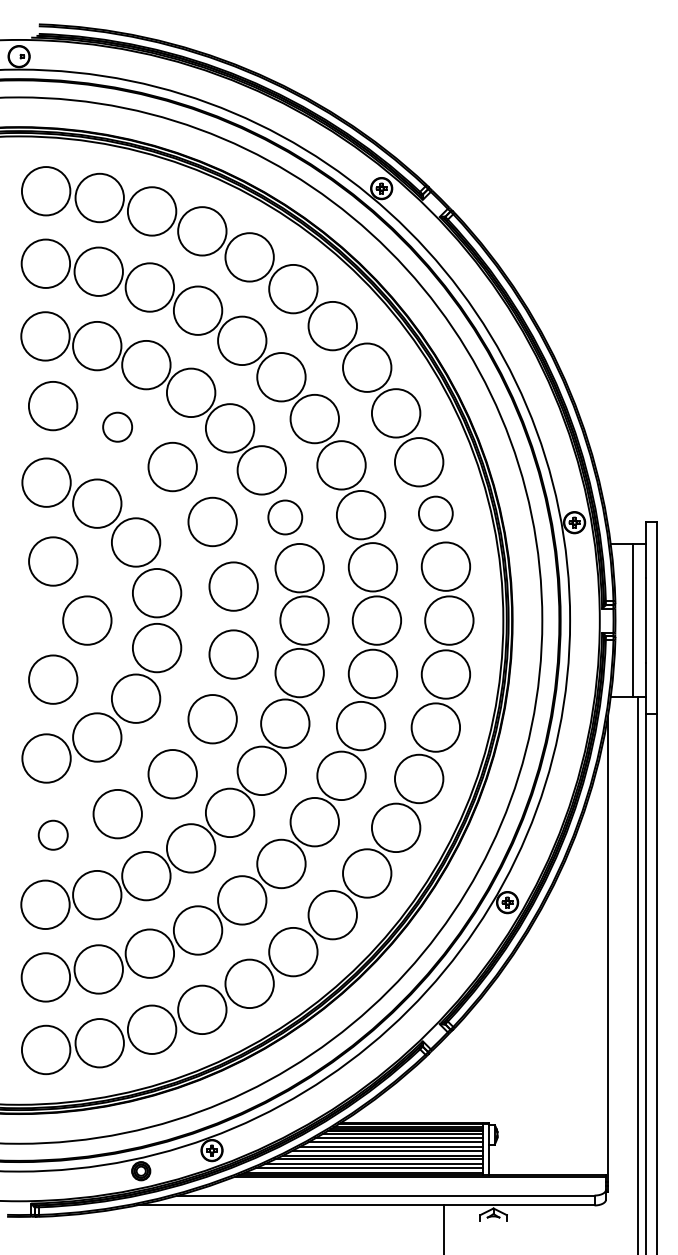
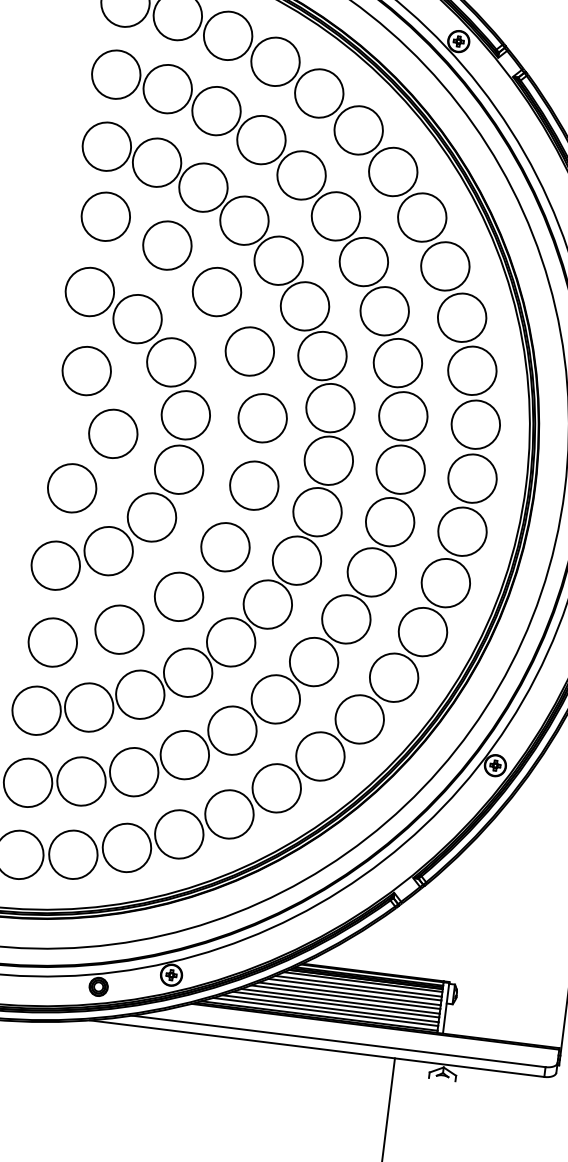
circle: (117, 427) -> (167, 246), size x1.67
circle: (435, 513) -> (472, 370), size x1.43
circle: (285, 517) -> (322, 356), size x1.43
circle: (53, 835) -> (53, 642), size x1.67

